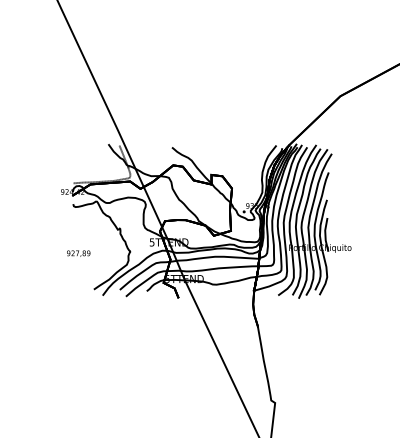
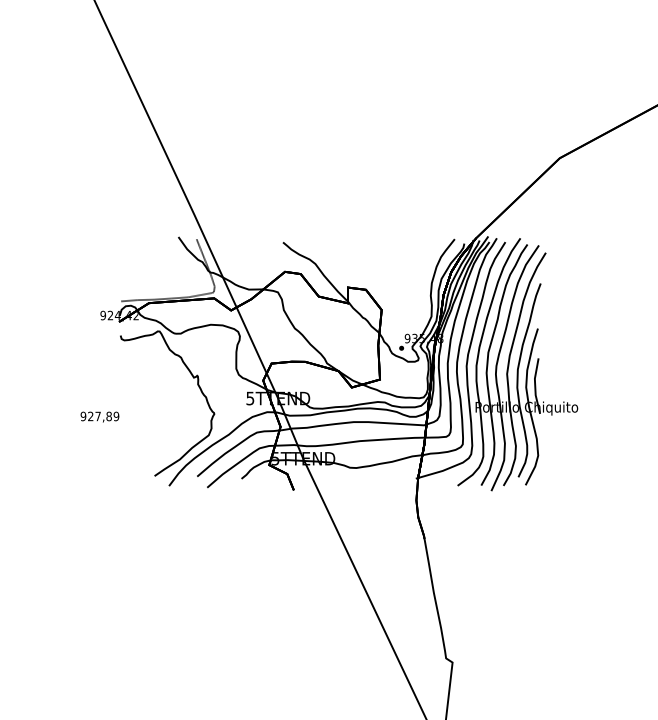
text: (78, 253) -> (99, 416), moved

